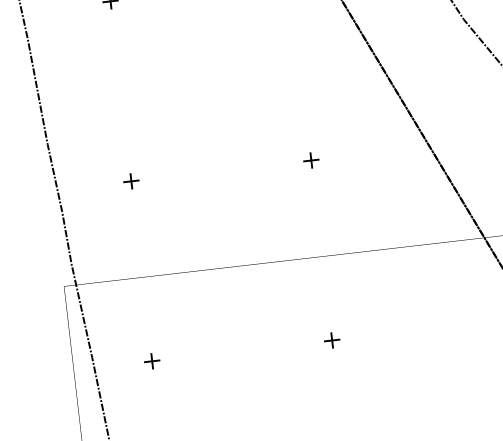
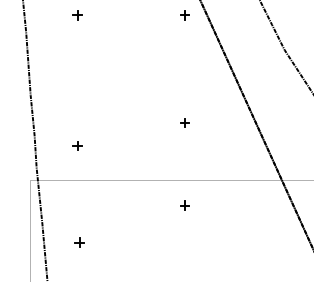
part: (131, 180) -> (77, 145), moved
part: (331, 340) -> (184, 205), moved
part: (152, 361) -> (79, 242), moved

